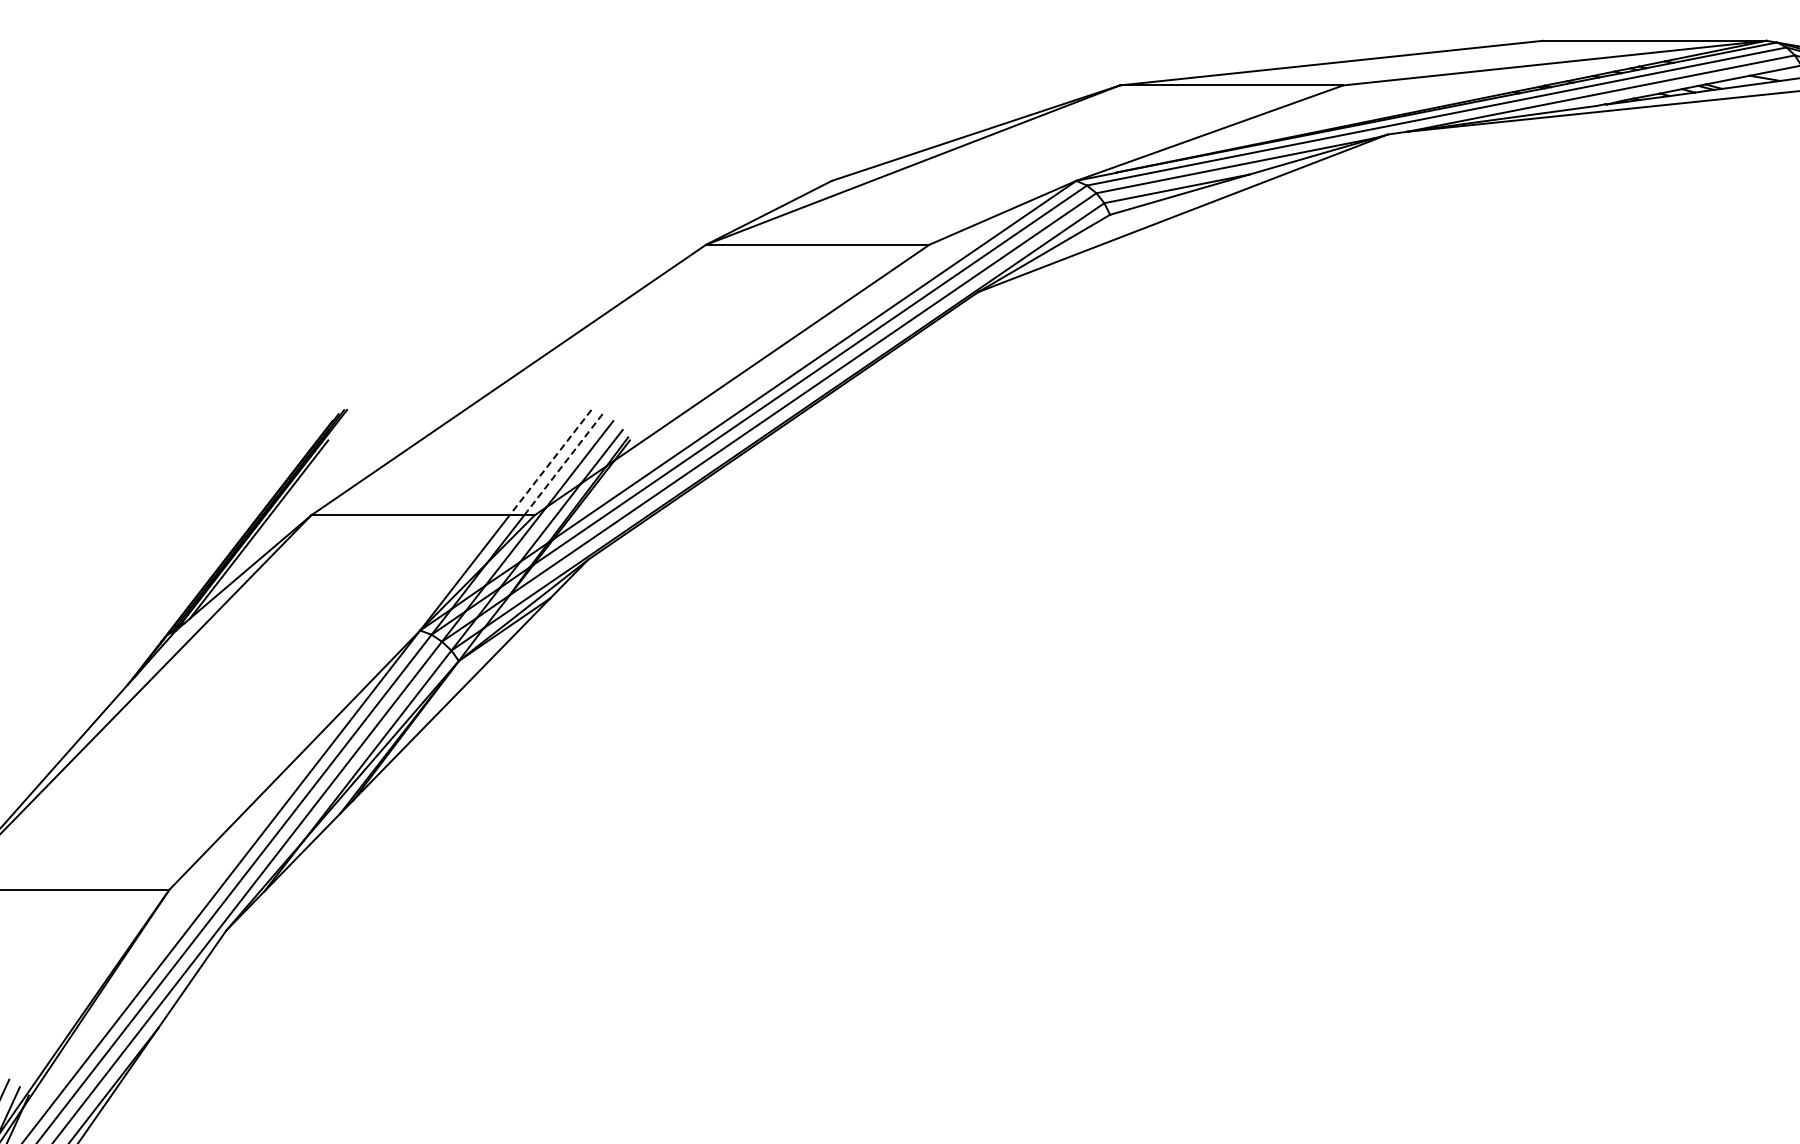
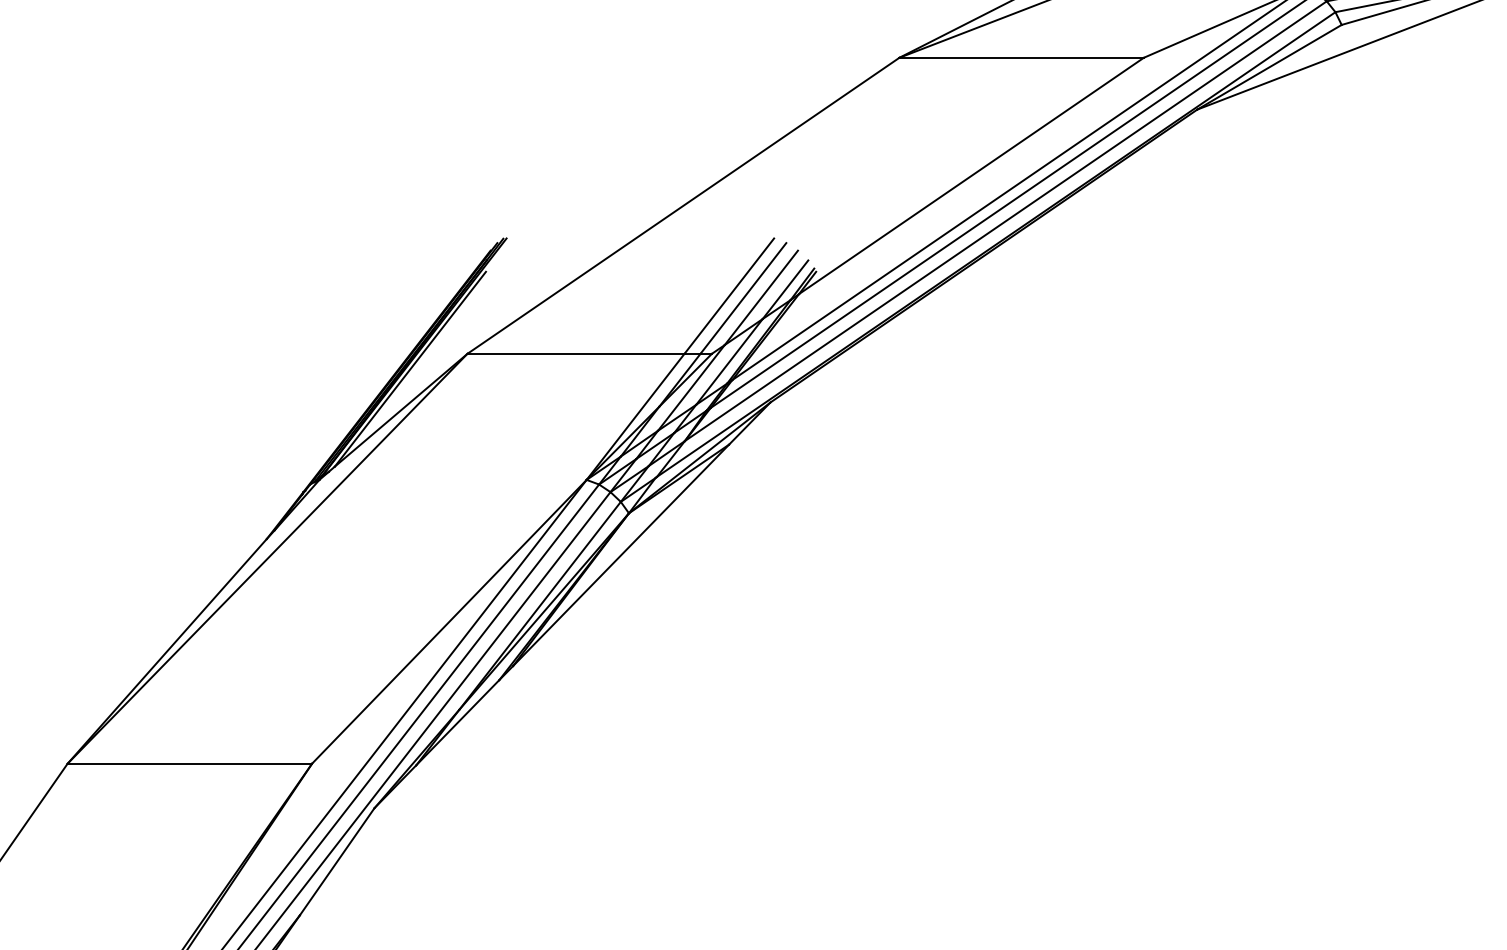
line: (550, 462) -> (729, 296), dashed -> solid
line: (563, 464) -> (743, 298), dashed -> solid

